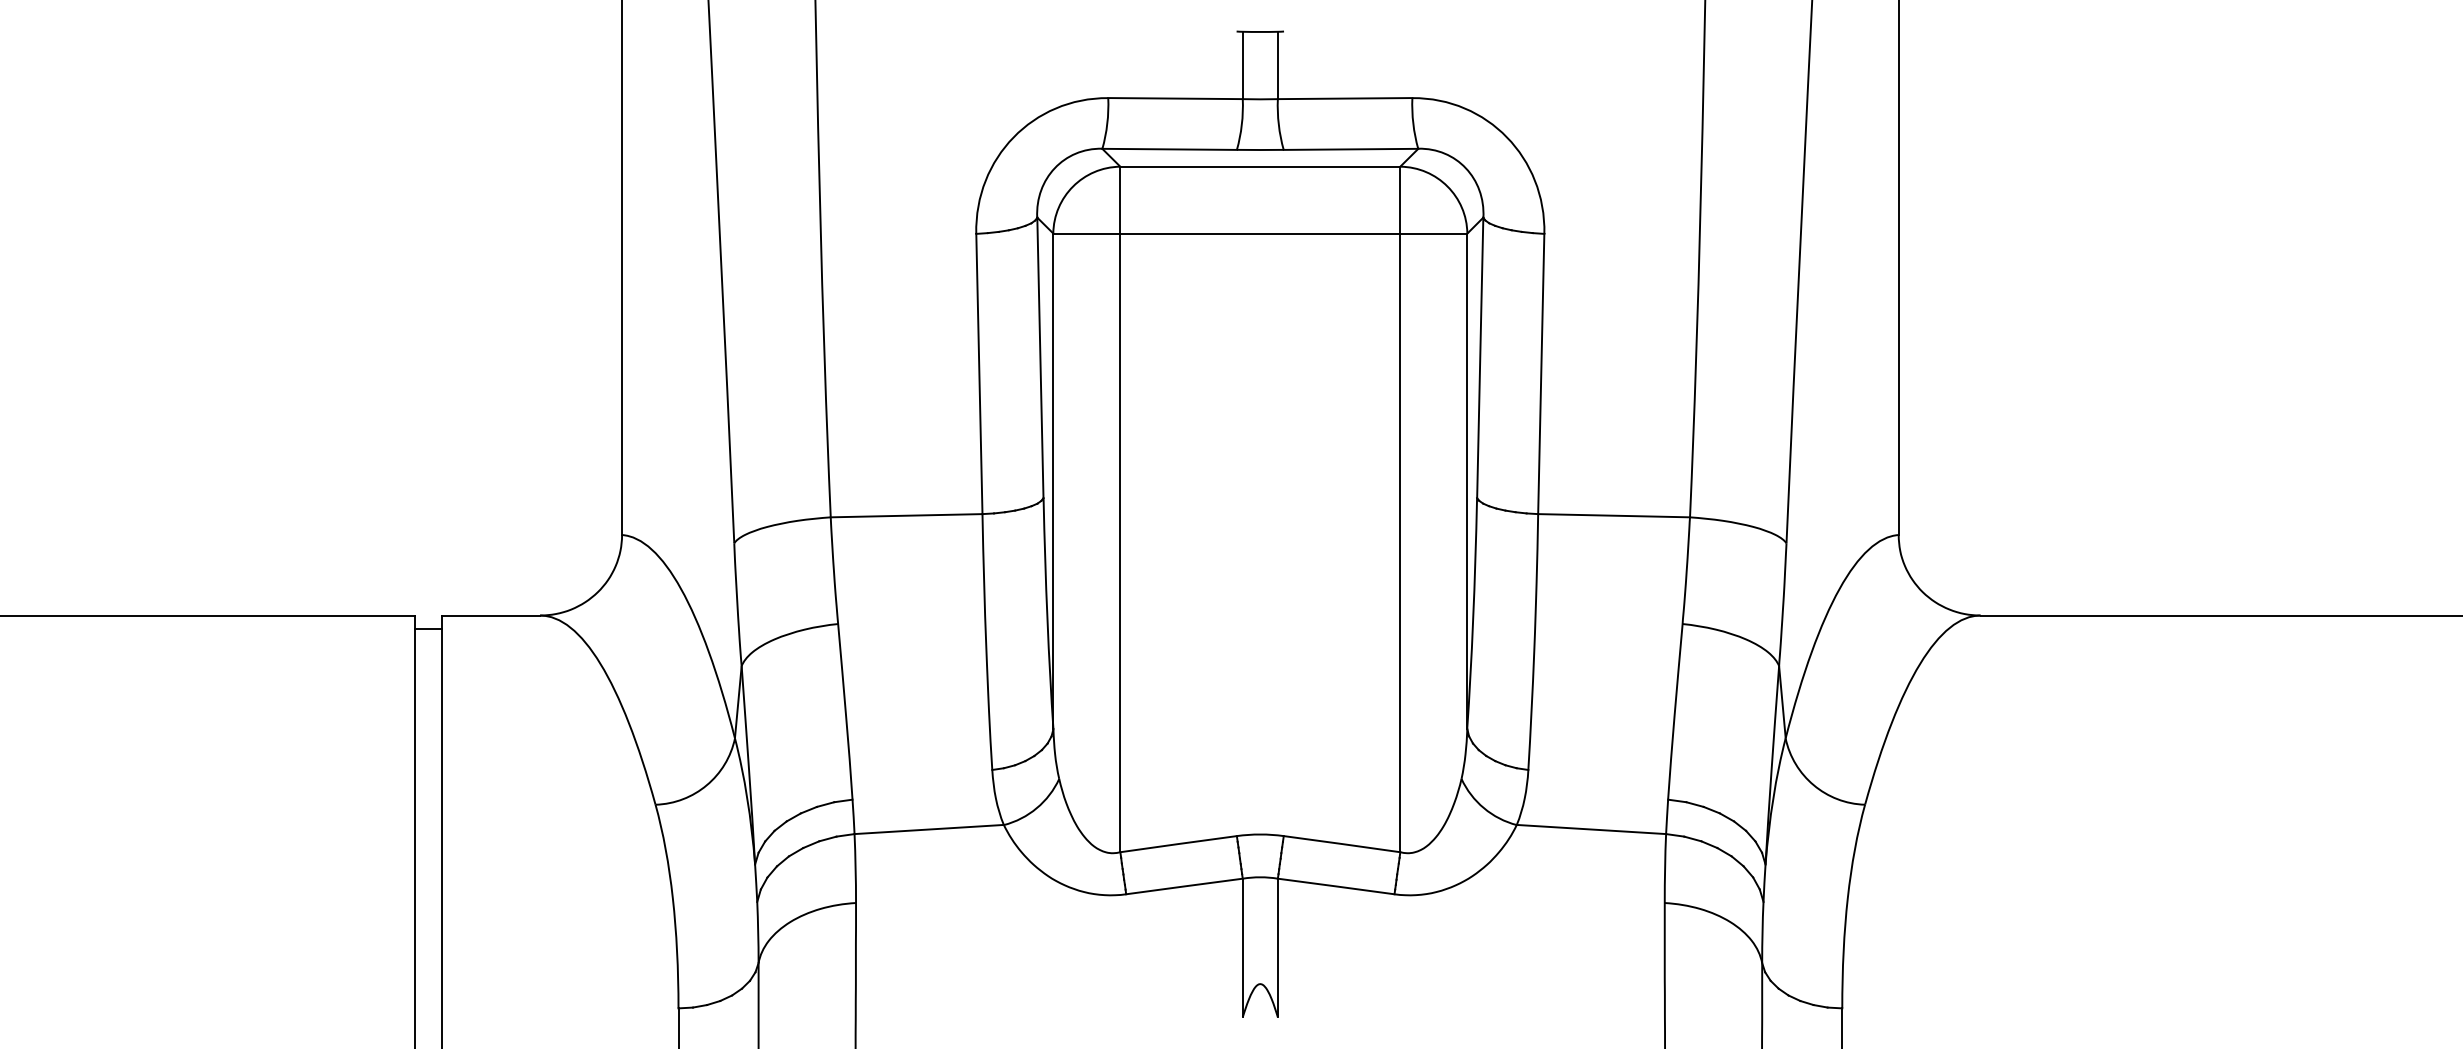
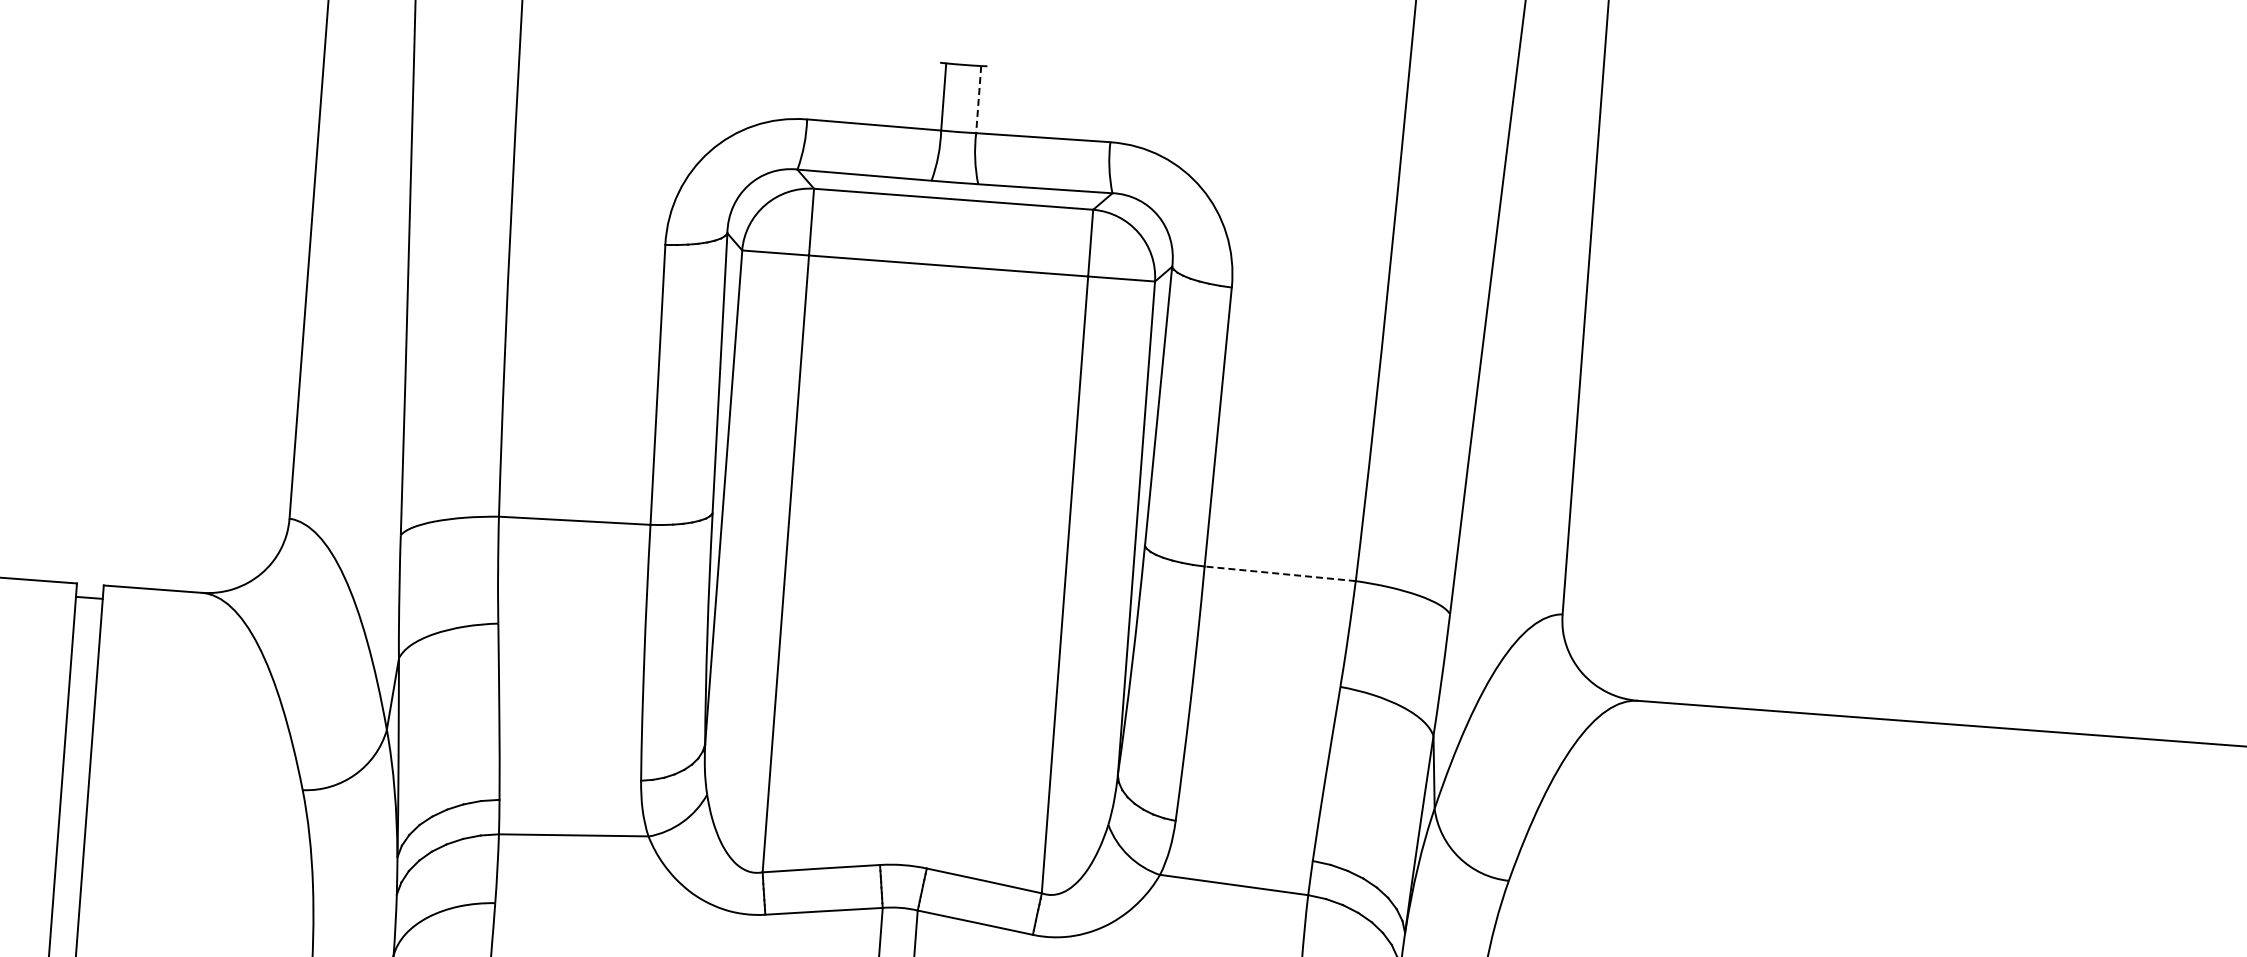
line: (1277, 65) -> (978, 99), solid -> dashed
line: (1614, 515) -> (1280, 573), solid -> dashed

